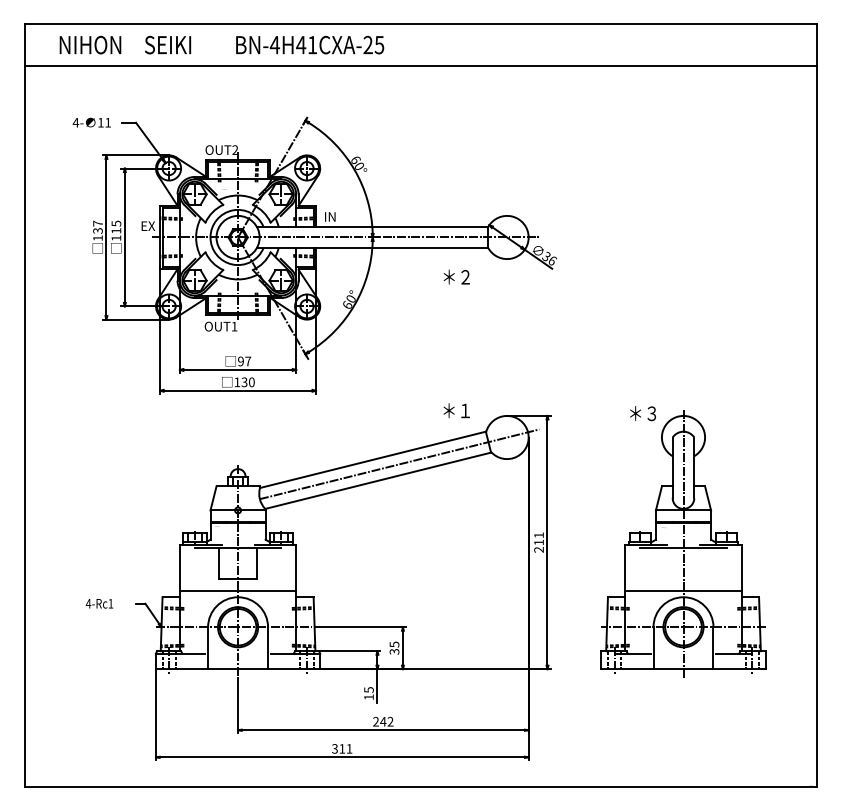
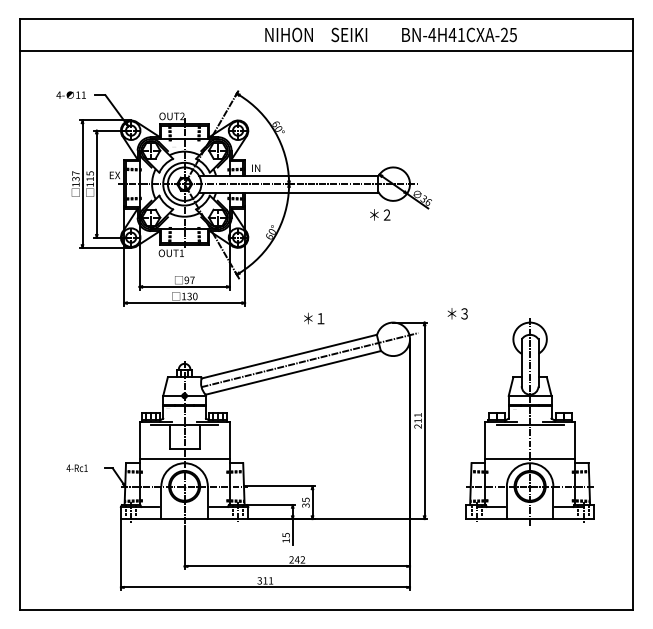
text: (221, 44) -> (390, 34), moved
text: (457, 276) -> (380, 214), moved
text: (457, 410) -> (314, 318), moved
text: (642, 413) -> (457, 313), moved

